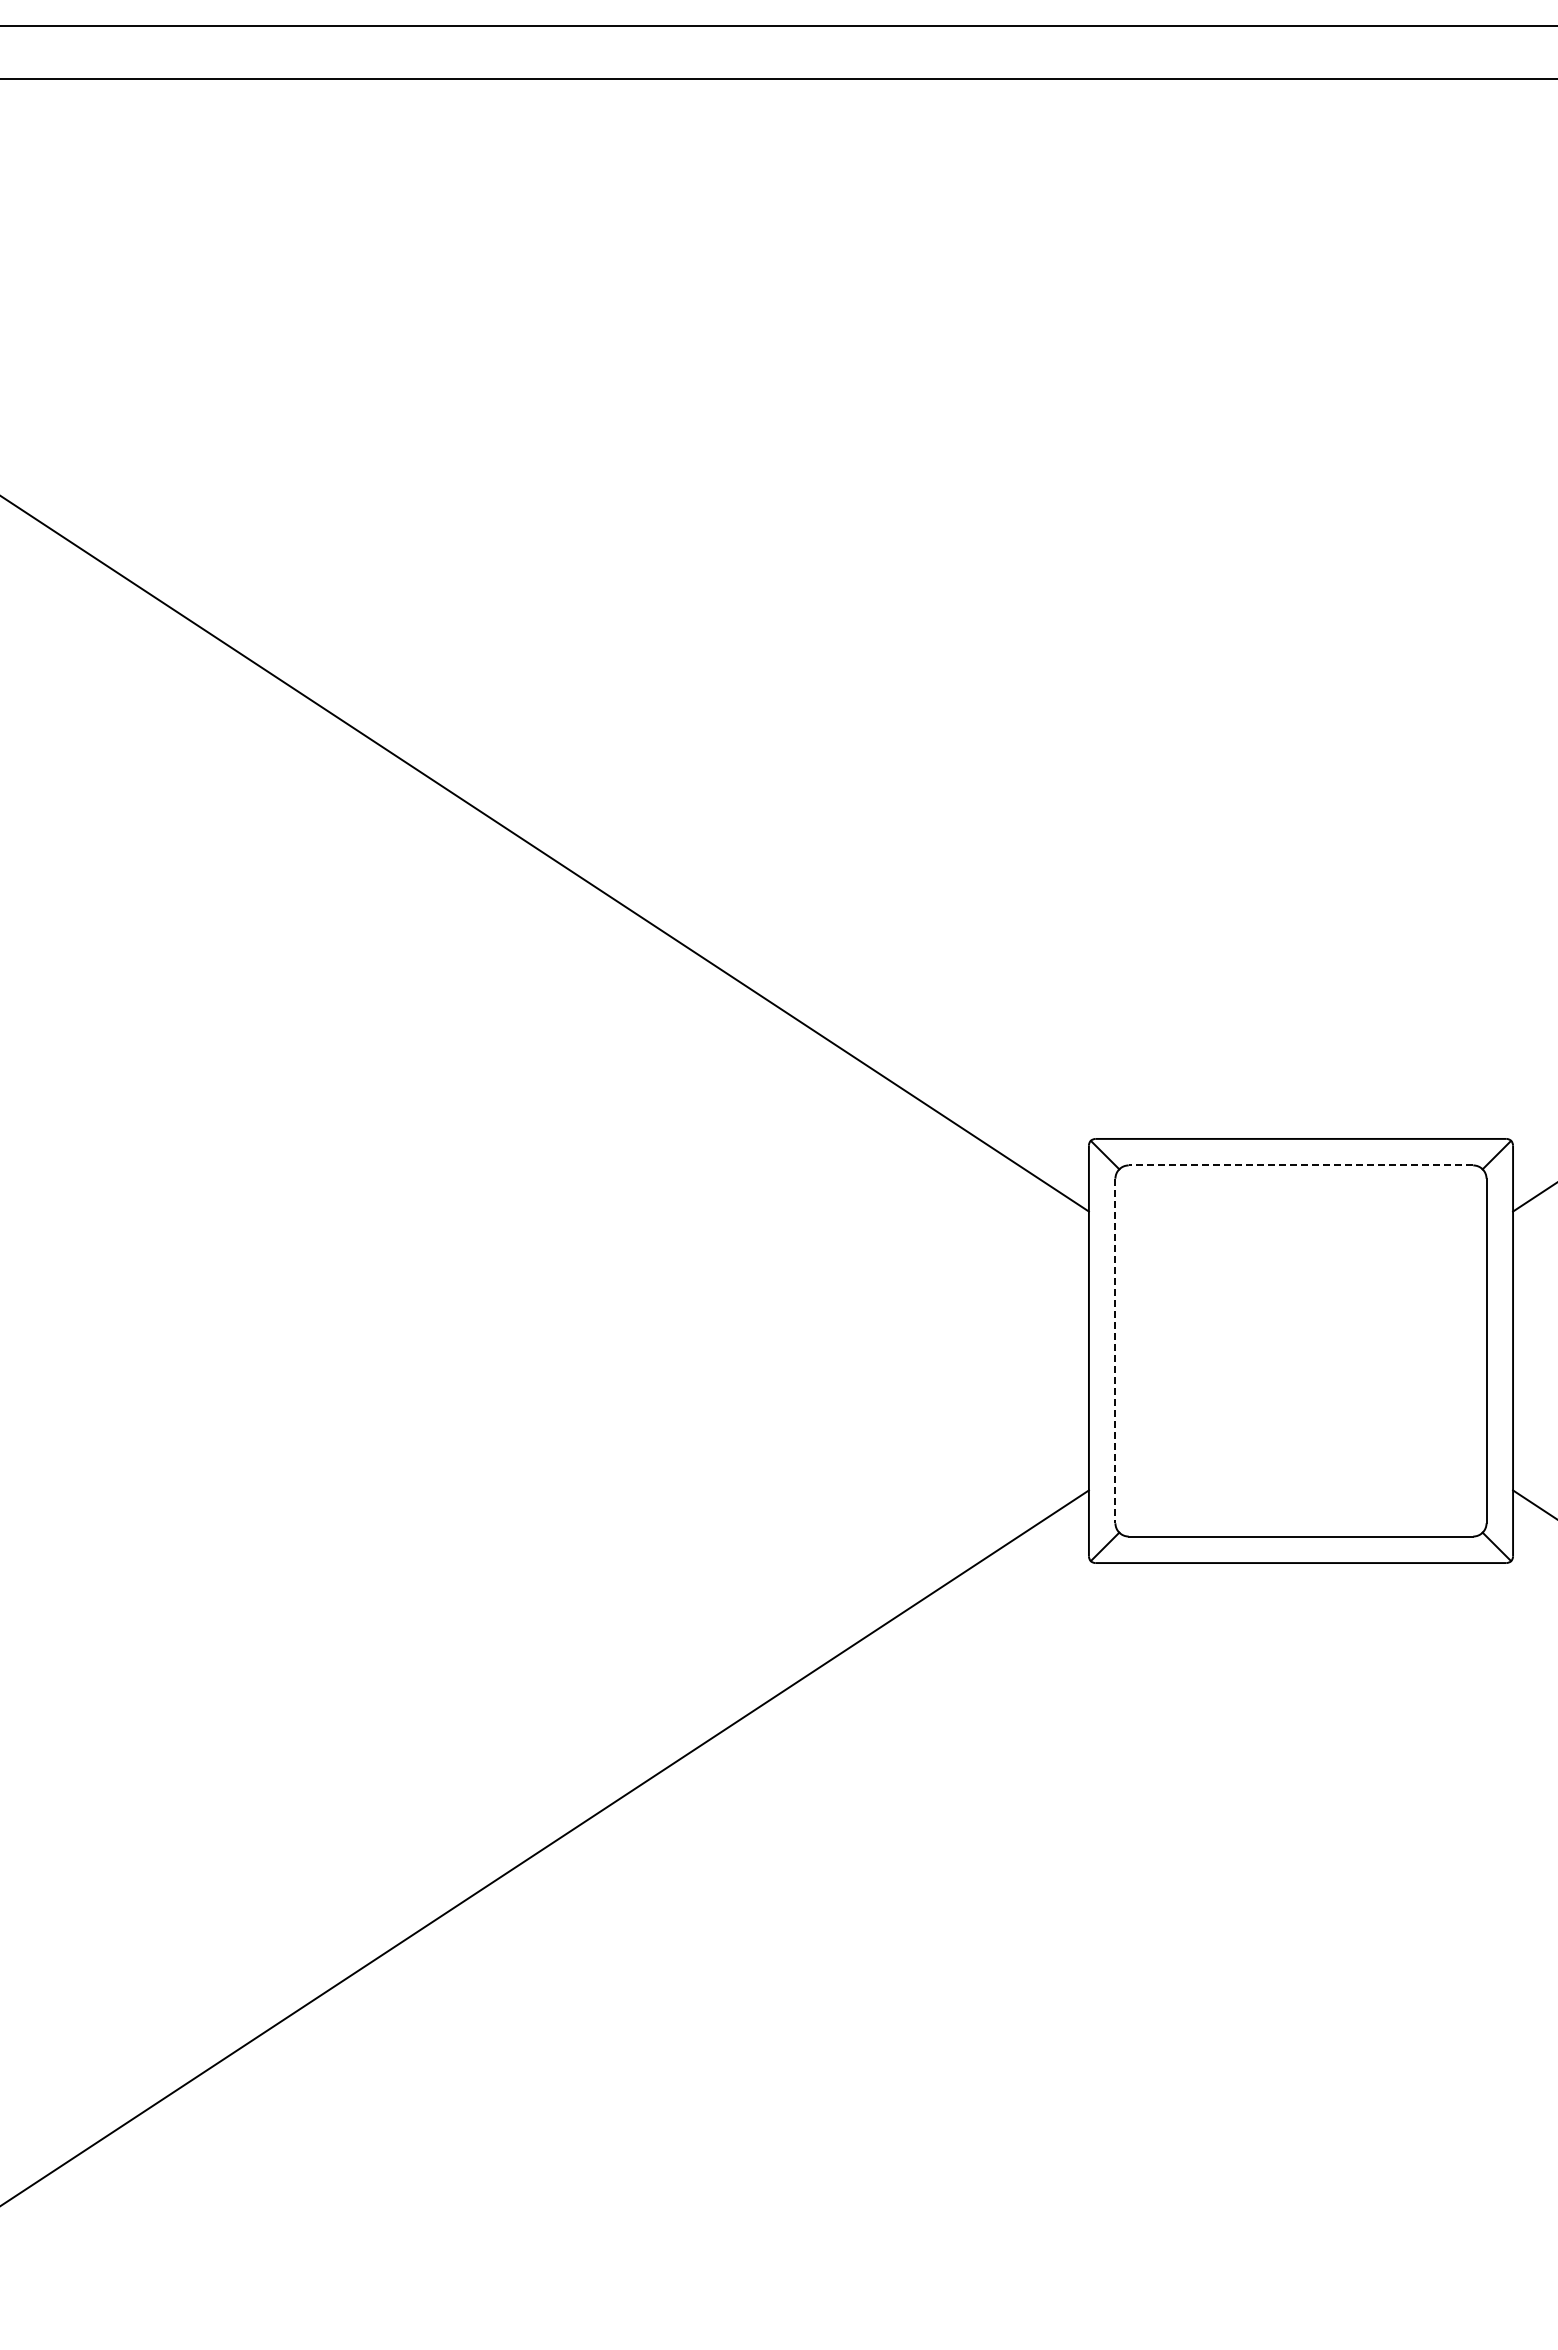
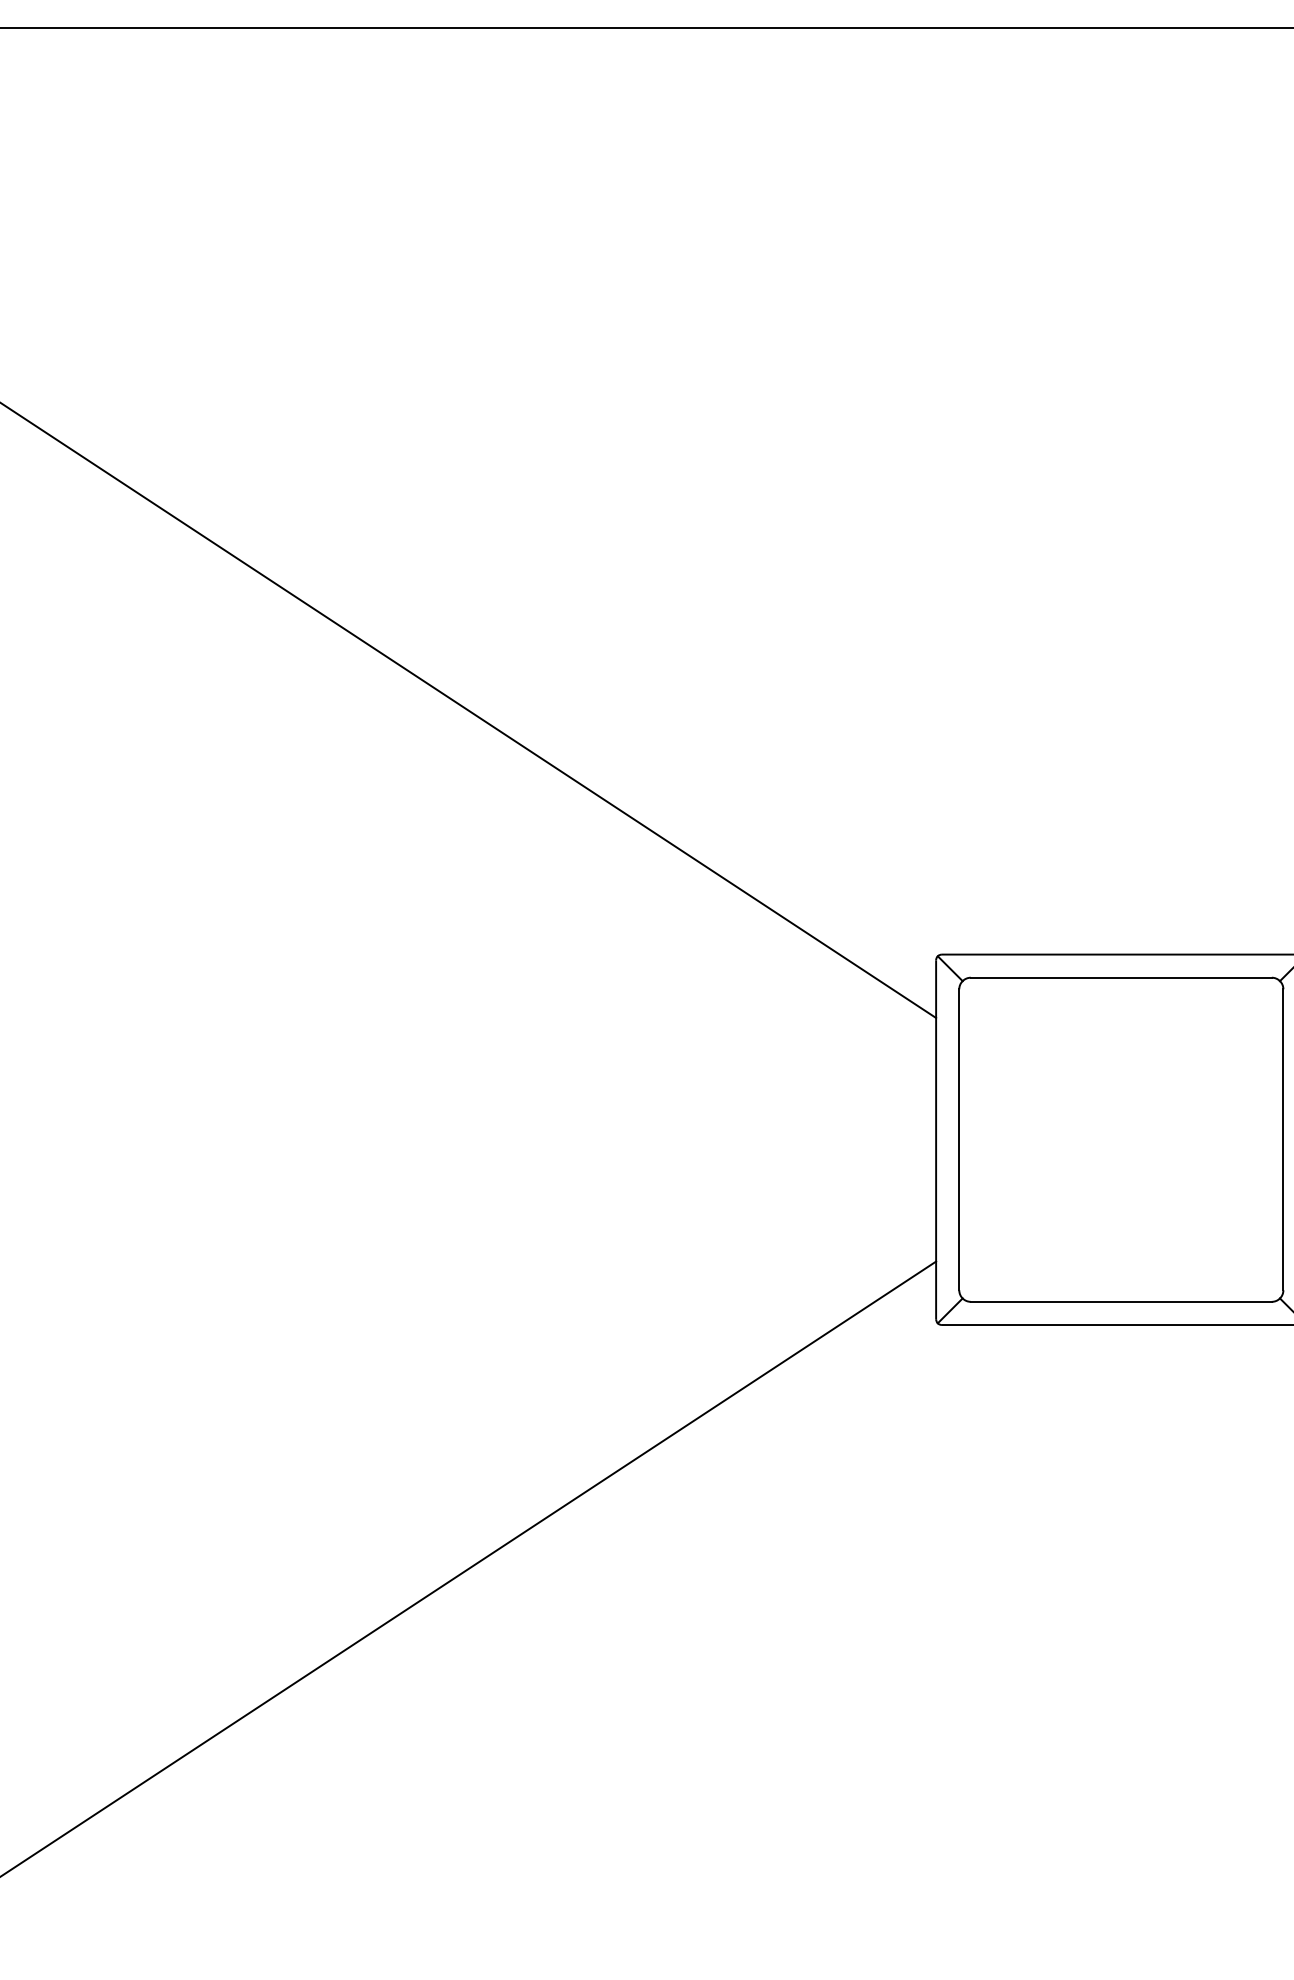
line: (1300, 1165) -> (1120, 977), dashed -> solid
line: (1115, 1351) -> (959, 1140), dashed -> solid

